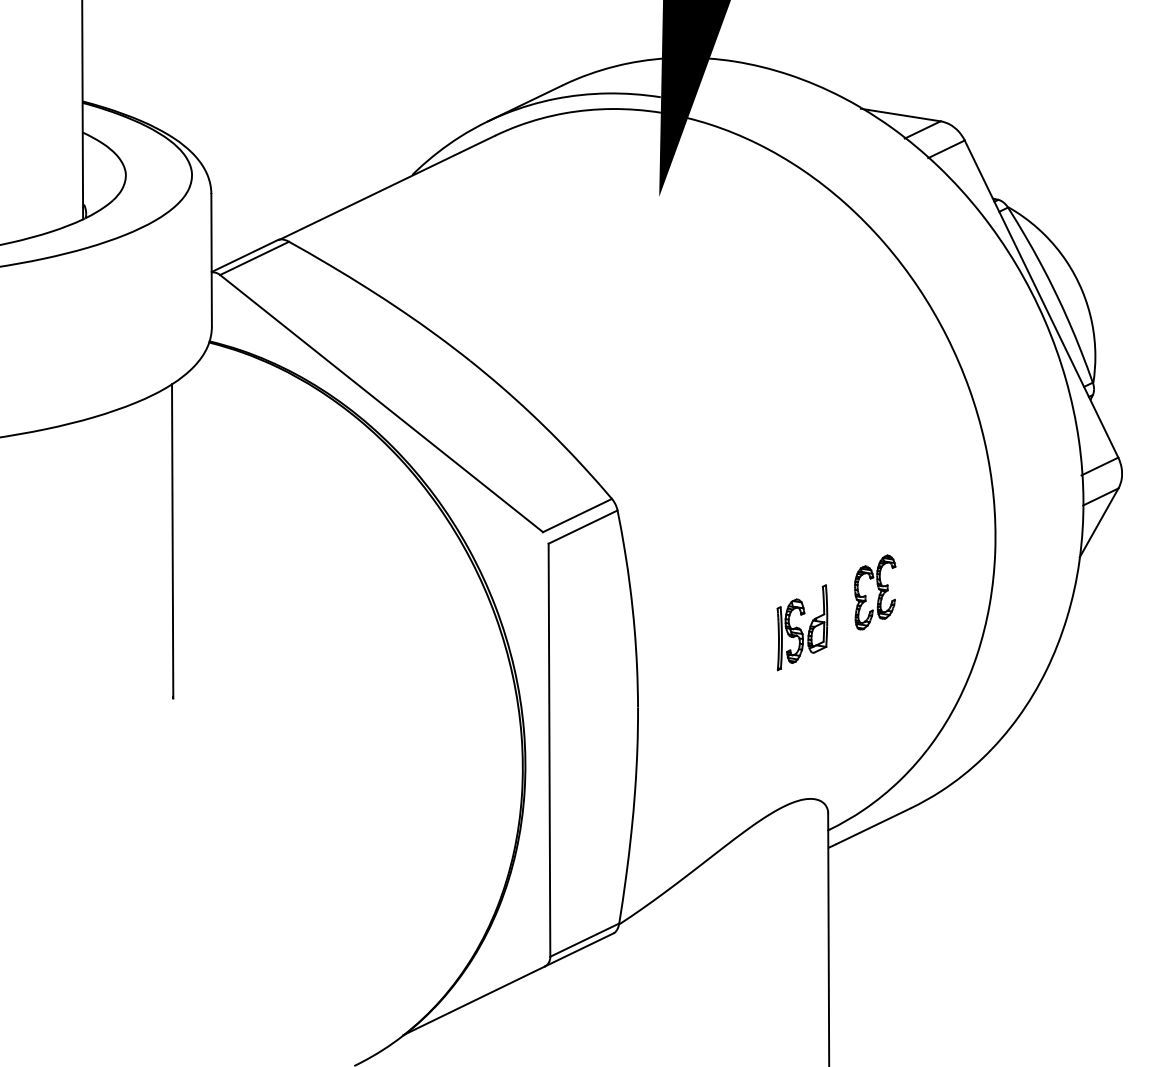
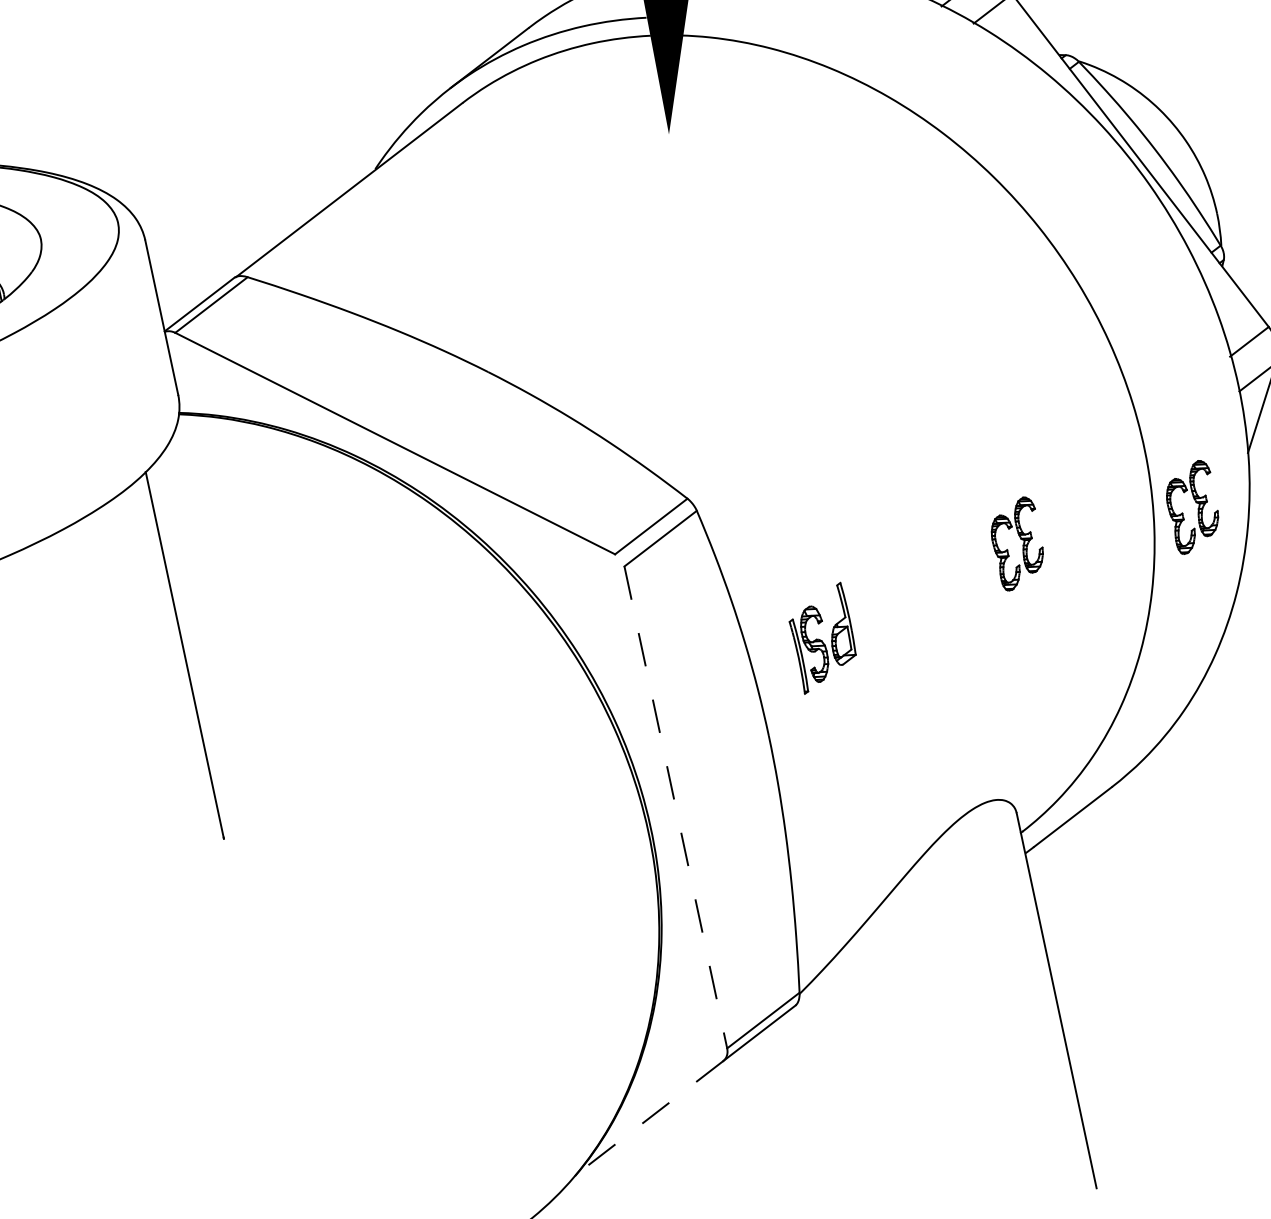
part: (1025, 592) -> (1193, 507), added
part: (802, 627) -> (823, 638), moved
line: (549, 750) -> (675, 807), solid -> dashed
line: (474, 1000) -> (649, 1117), solid -> dashed

